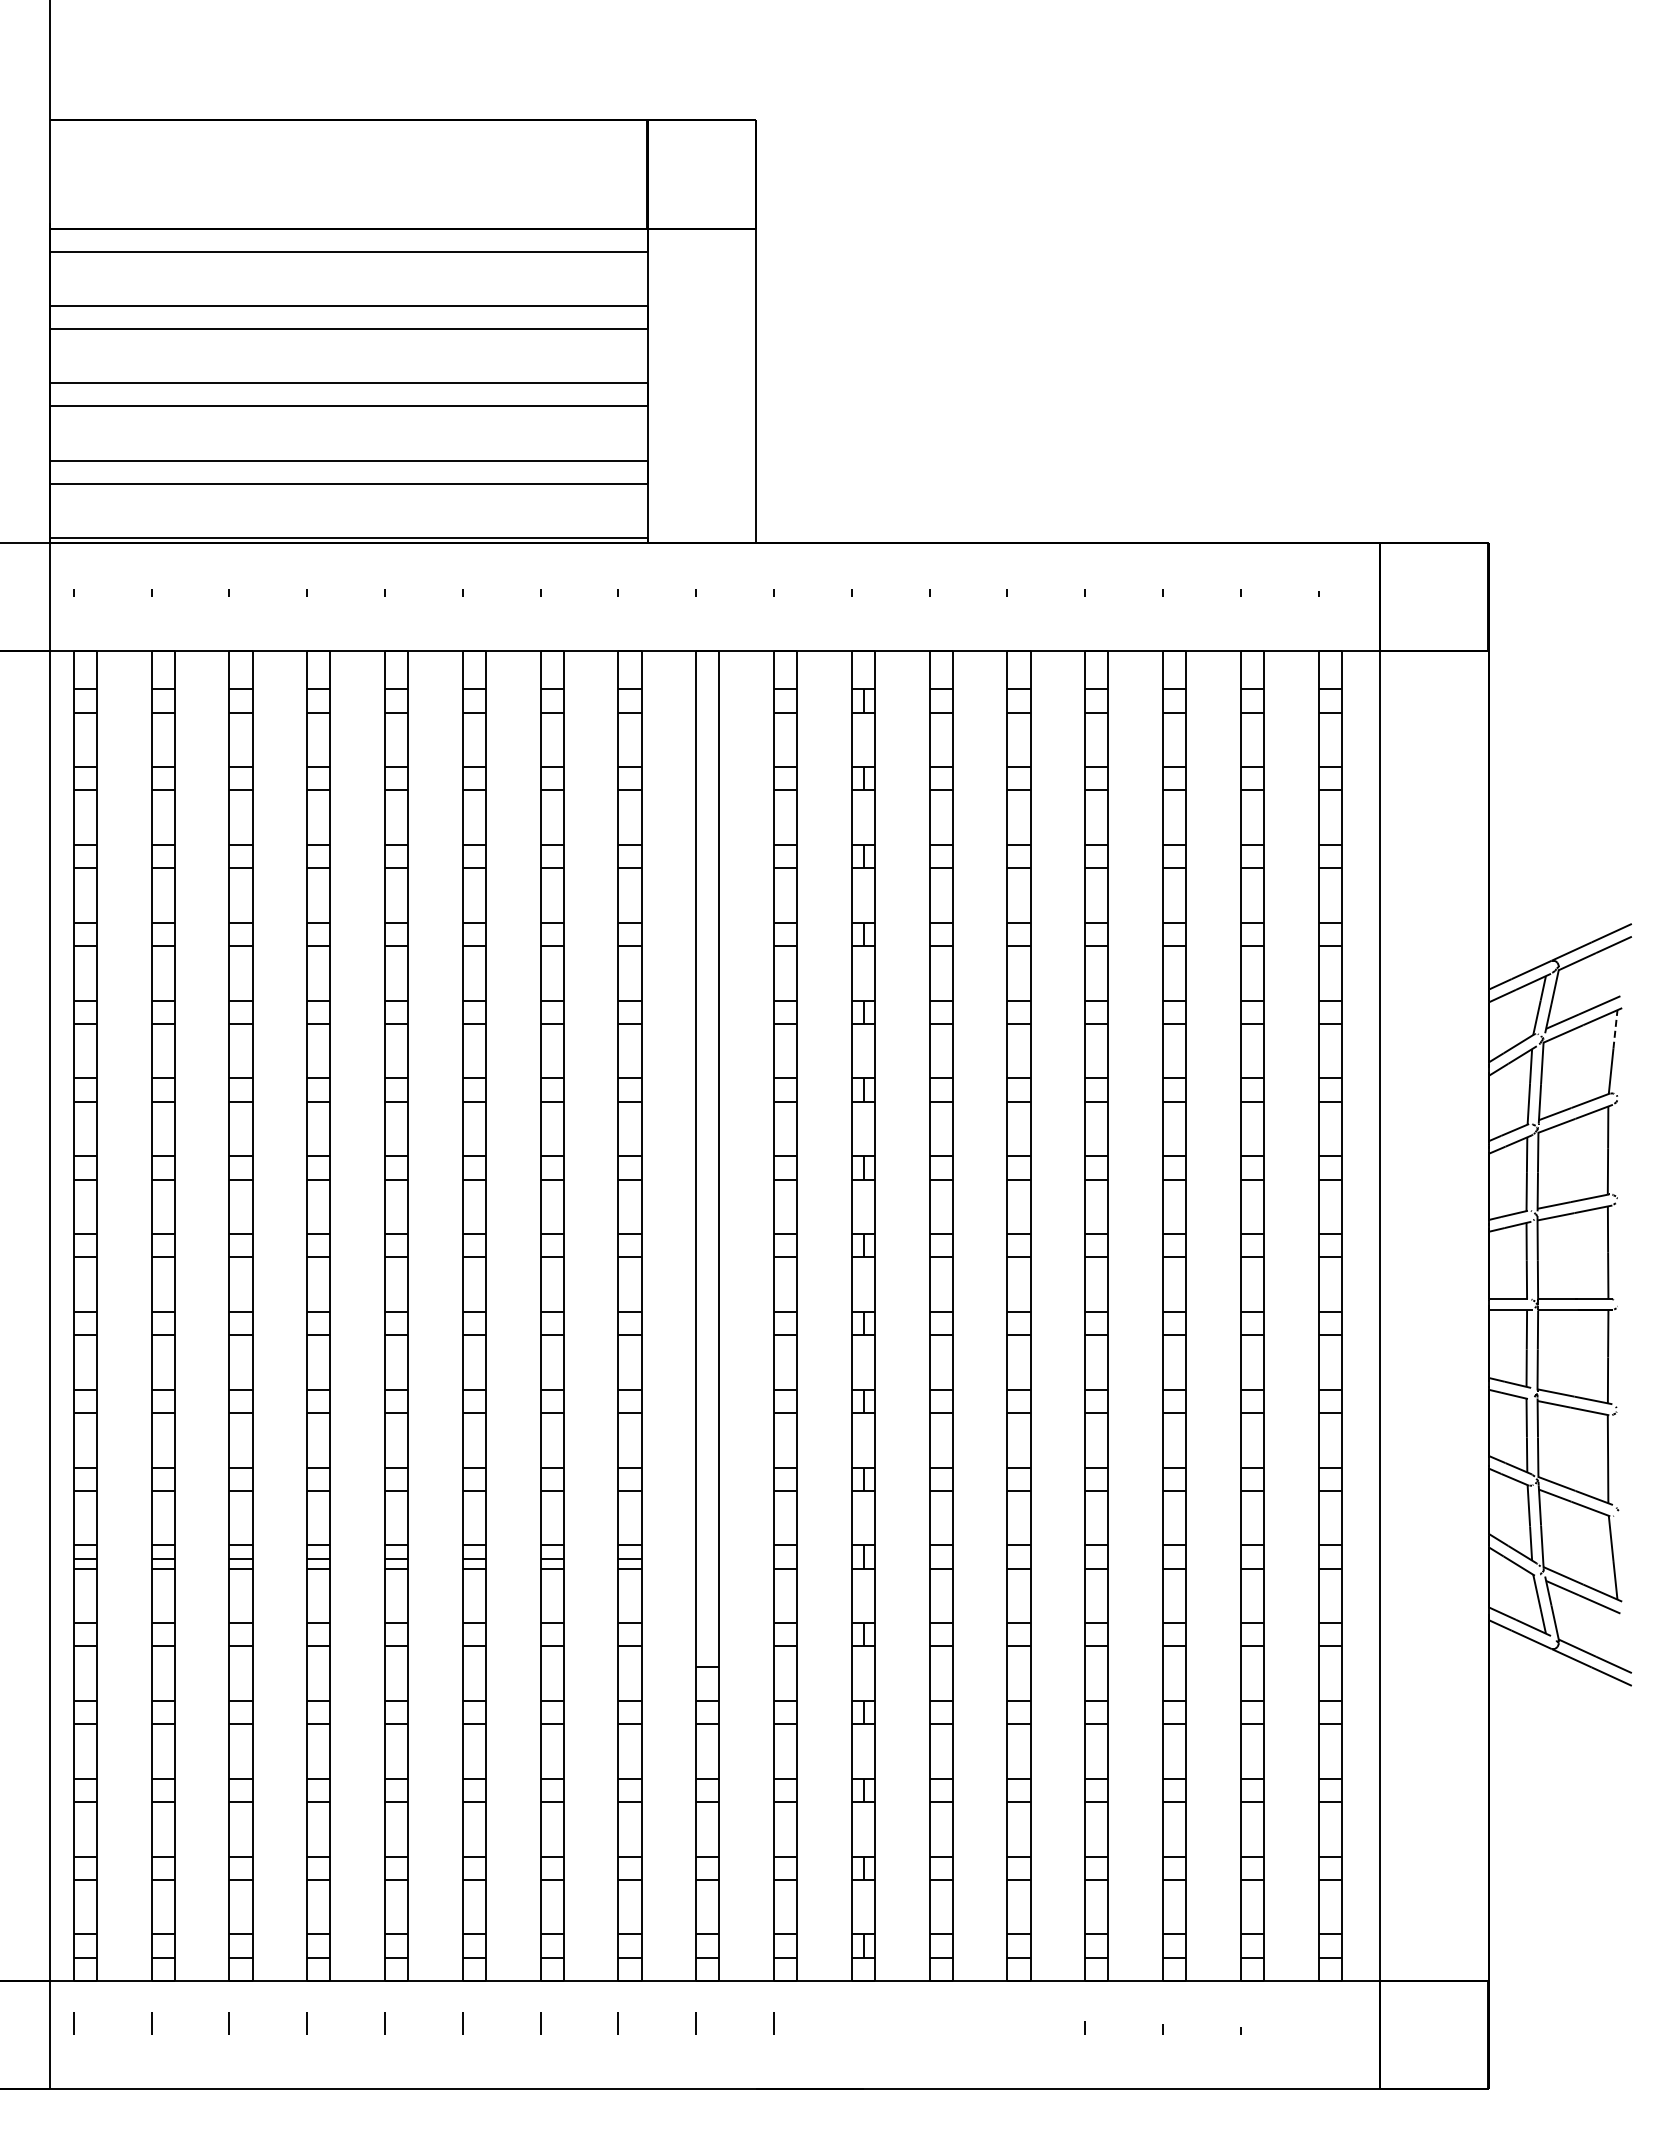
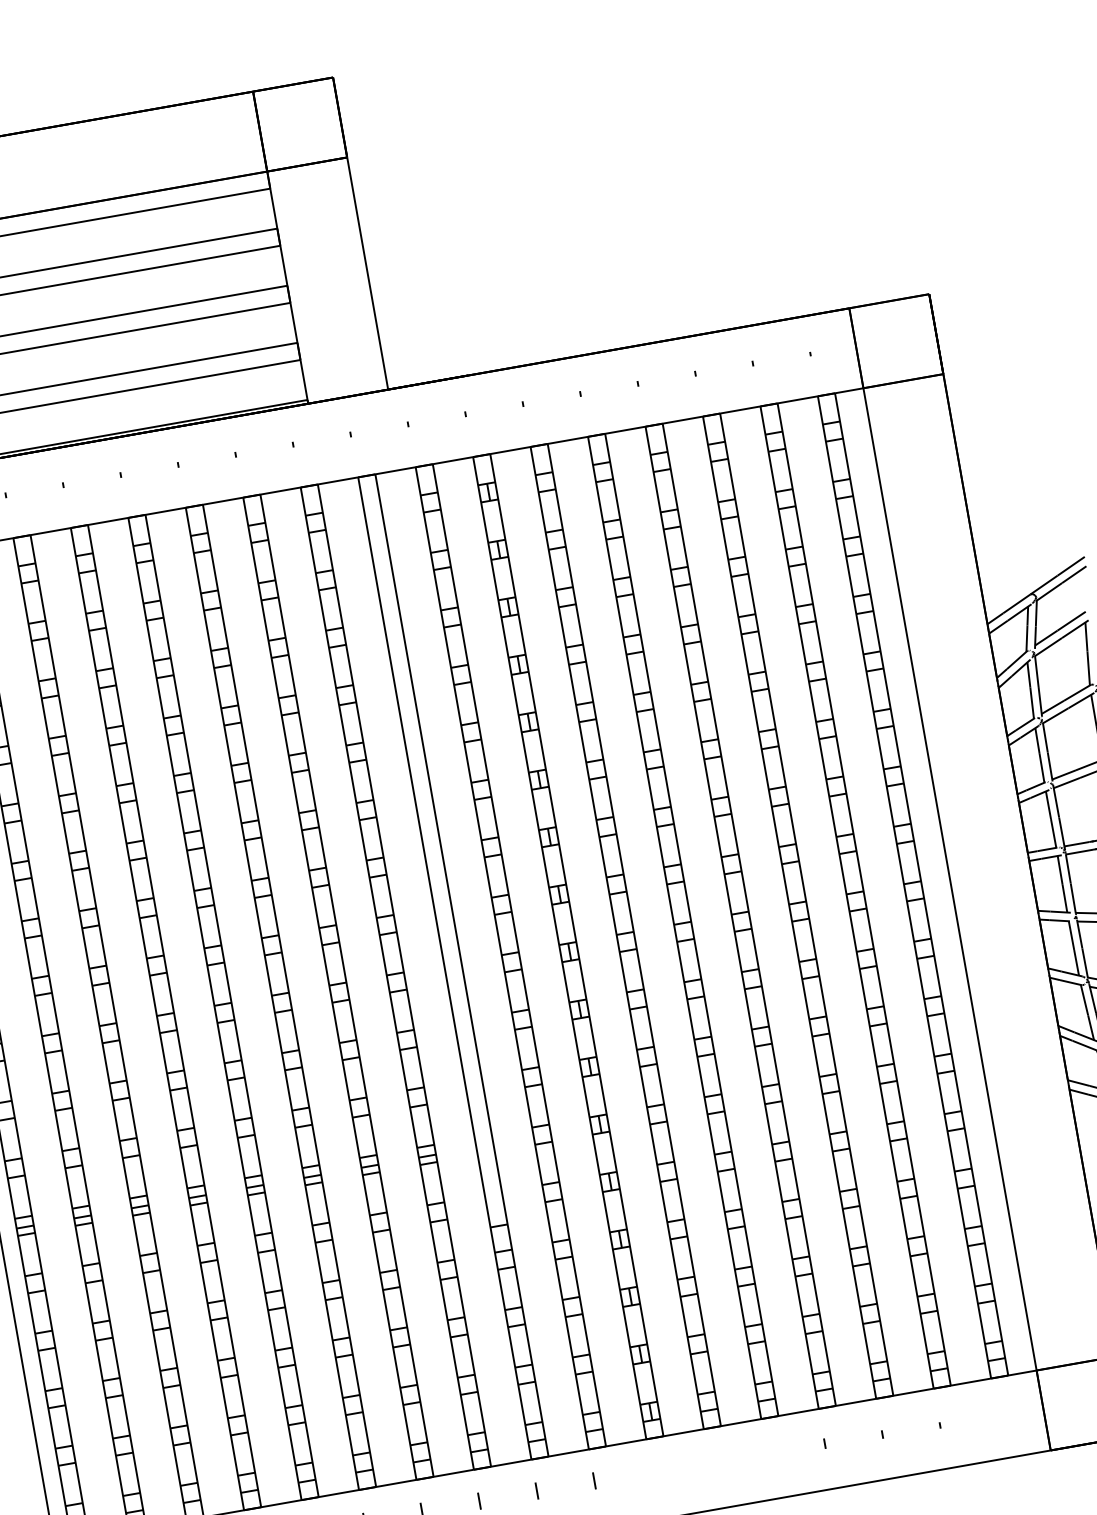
line: (1615, 1028) -> (1086, 636), dashed -> solid

